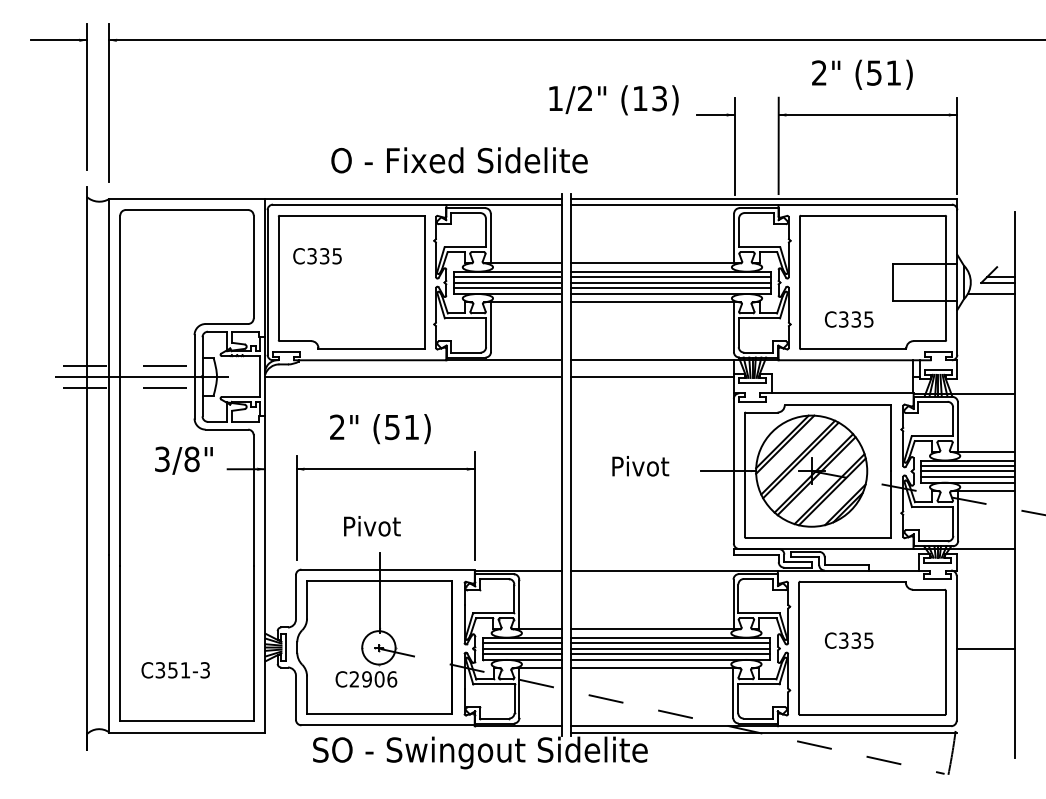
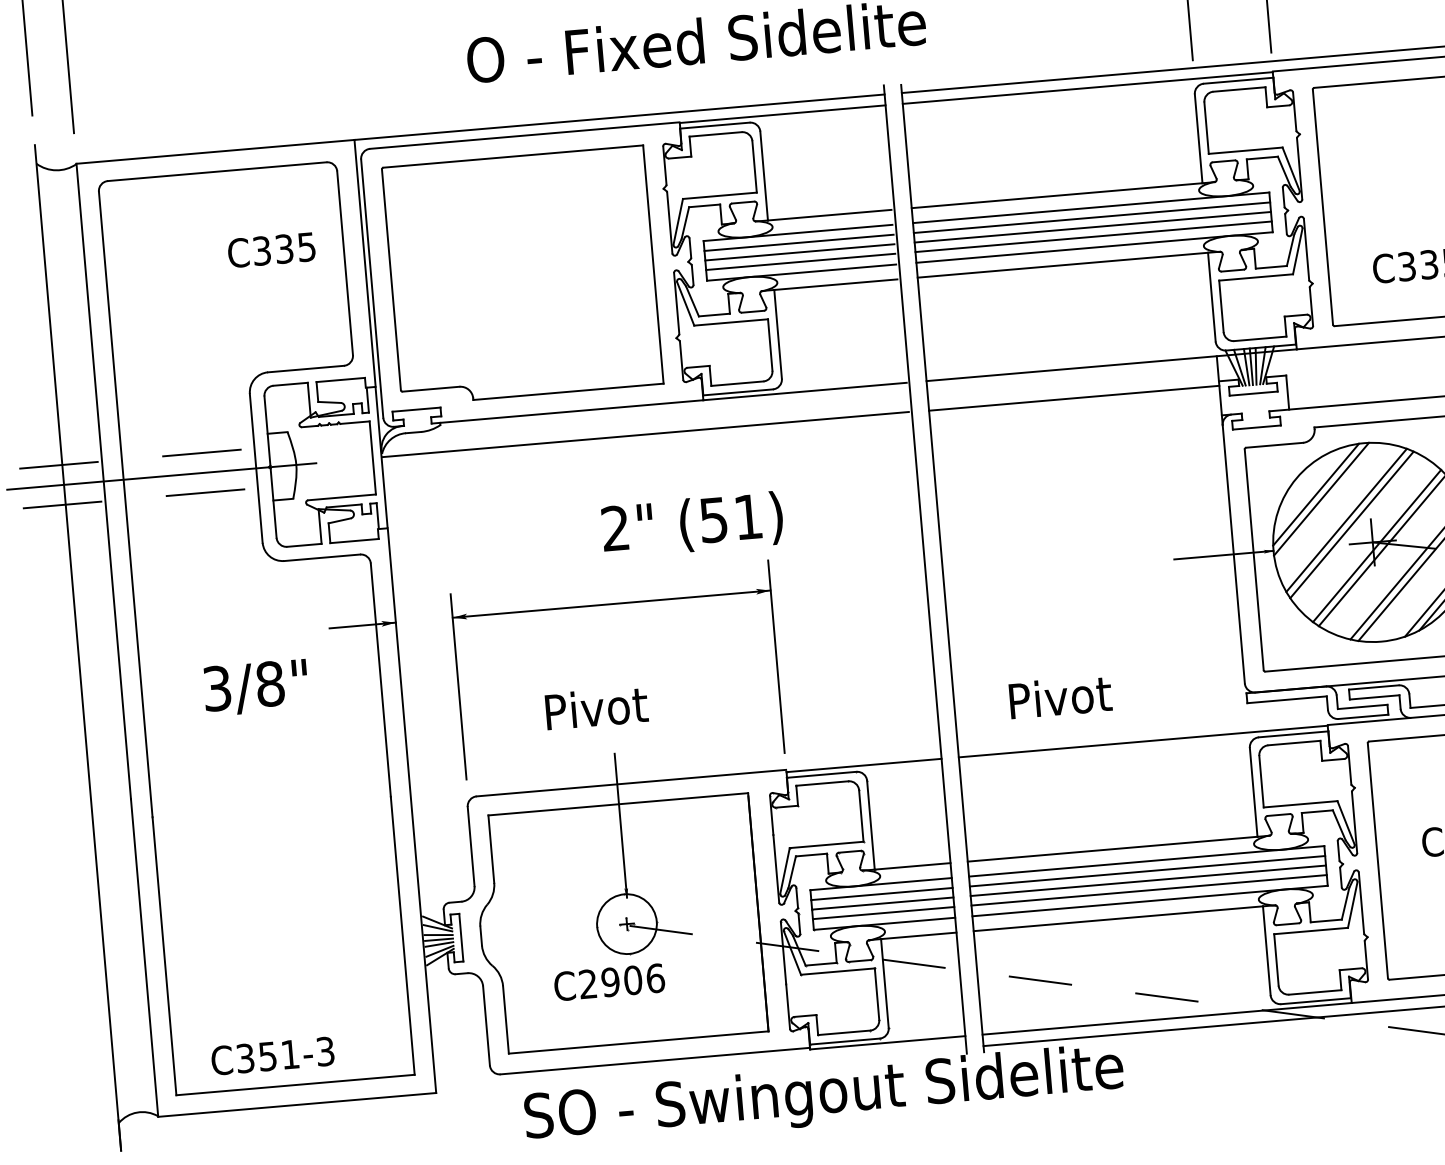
text: (317, 256) -> (271, 250), moved
text: (380, 429) -> (692, 525), moved
text: (183, 460) -> (255, 687), moved
text: (640, 466) -> (1060, 697), moved
text: (175, 670) -> (272, 1056), moved

